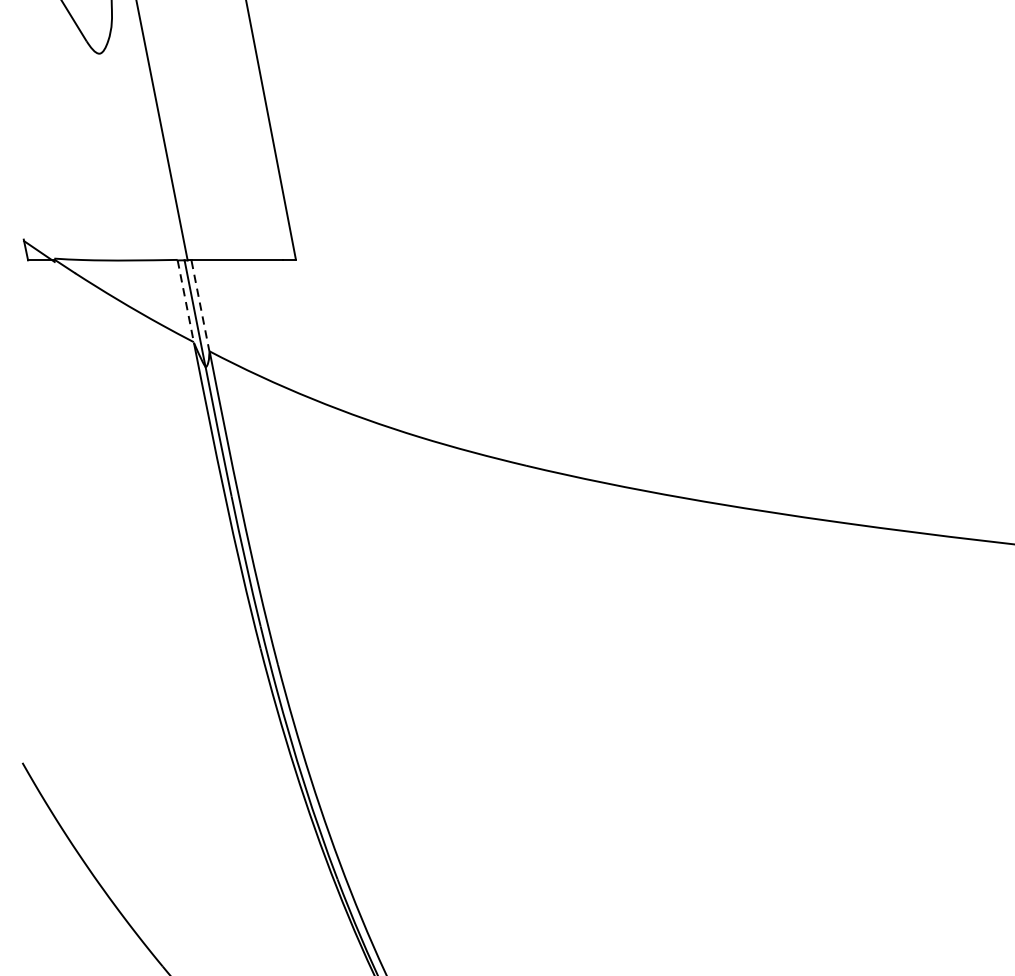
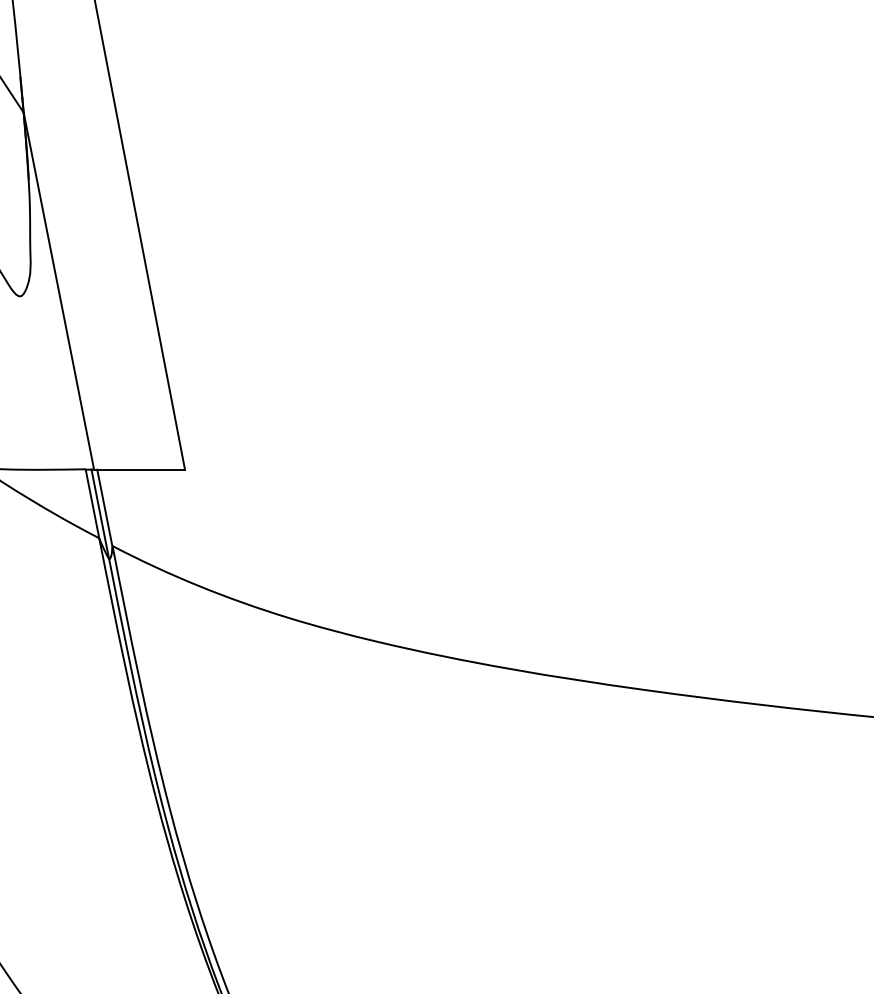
line: (185, 301) -> (92, 504), dashed -> solid
line: (200, 305) -> (104, 507), dashed -> solid

